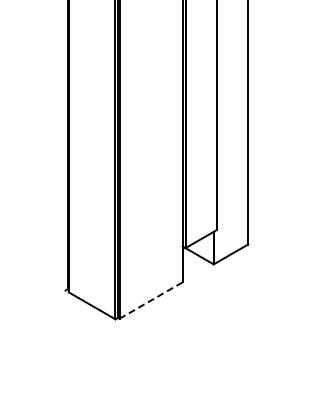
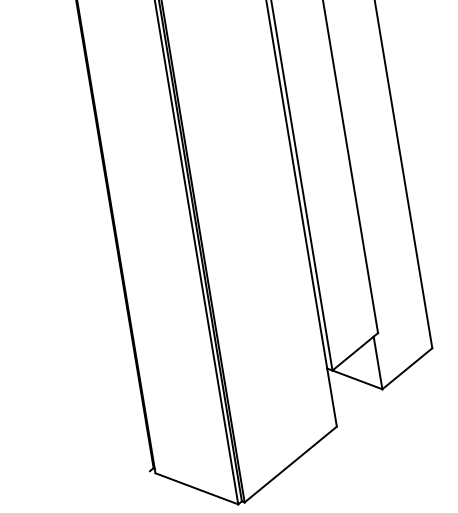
line: (150, 300) -> (289, 464), dashed -> solid

